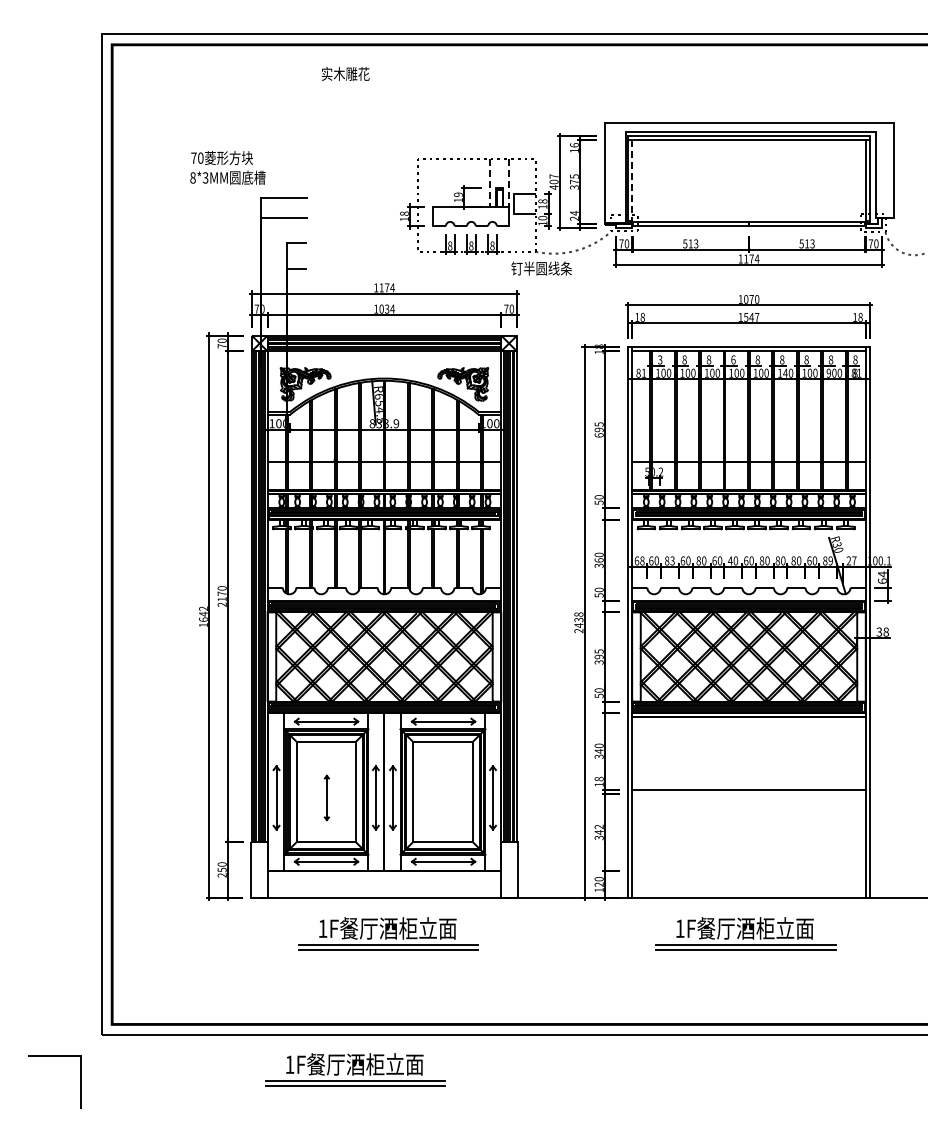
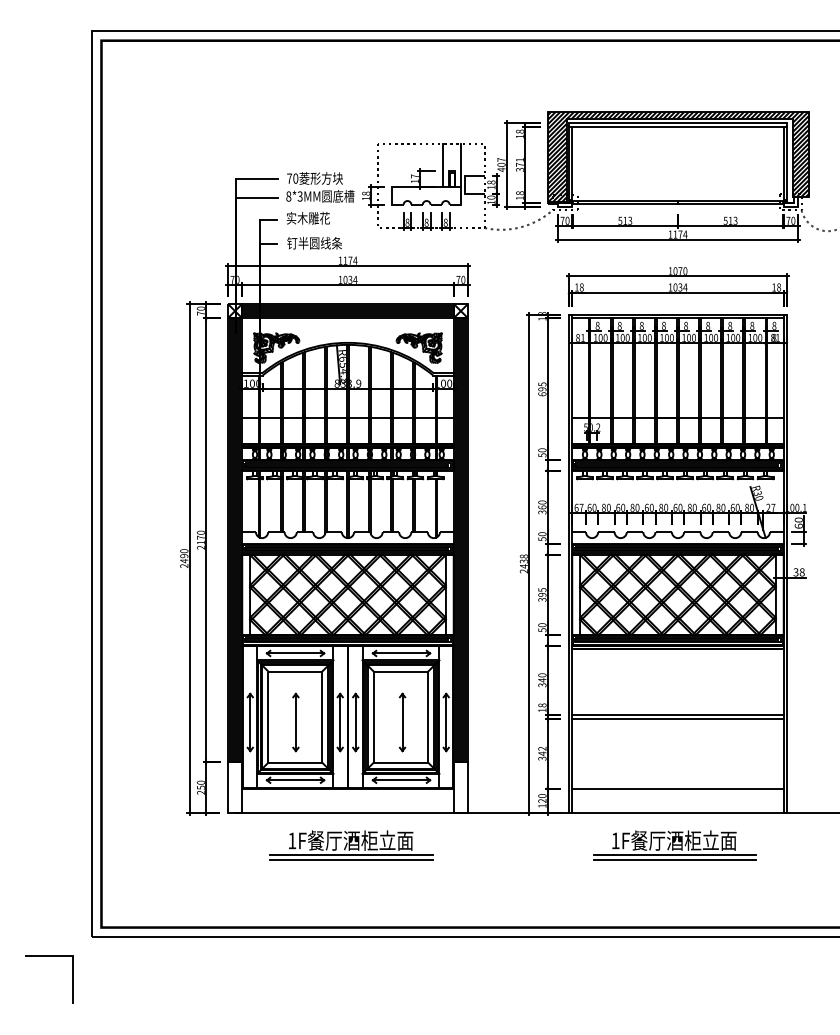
text: (345, 73) -> (308, 217), moved
text: (574, 145) -> (520, 131), 16 -> 18
text: (227, 167) -> (319, 187), moved
hatch: (749, 173) -> (678, 157), added
text: (574, 176) -> (520, 159), 375 -> 371
line: (632, 182) -> (572, 165), dashed -> solid
line: (489, 183) -> (443, 166), dashed -> solid
line: (509, 183) -> (461, 166), dashed -> solid
text: (458, 194) -> (415, 176), 19 -> 17
text: (574, 215) -> (520, 195), 24 -> 18
text: (541, 268) -> (314, 243), moved
text: (751, 316) -> (680, 286), 1547 -> 1034
text: (660, 359) -> (597, 325), 3 -> 8
text: (733, 359) -> (663, 325), 6 -> 8
text: (785, 372) -> (711, 337), 140 -> 100
text: (828, 372) -> (749, 337), 900 -> 100
text: (642, 560) -> (581, 507), 68 -> 67
text: (672, 560) -> (608, 507), 83 -> 80
text: (730, 560) -> (661, 507), 40 -> 80
text: (777, 560) -> (703, 507), 80 -> 60
text: (830, 560) -> (751, 507), 89 -> 80
text: (881, 574) -> (797, 520), 64 -> 60
text: (203, 616) -> (184, 558), 1642 -> 2490
line: (748, 793) -> (677, 718), added
part: (326, 797) -> (295, 722), size x1.43
part: (444, 797) -> (402, 722), added
line: (748, 871) -> (677, 789), added
part: (355, 1069) -> (321, 968), removed

